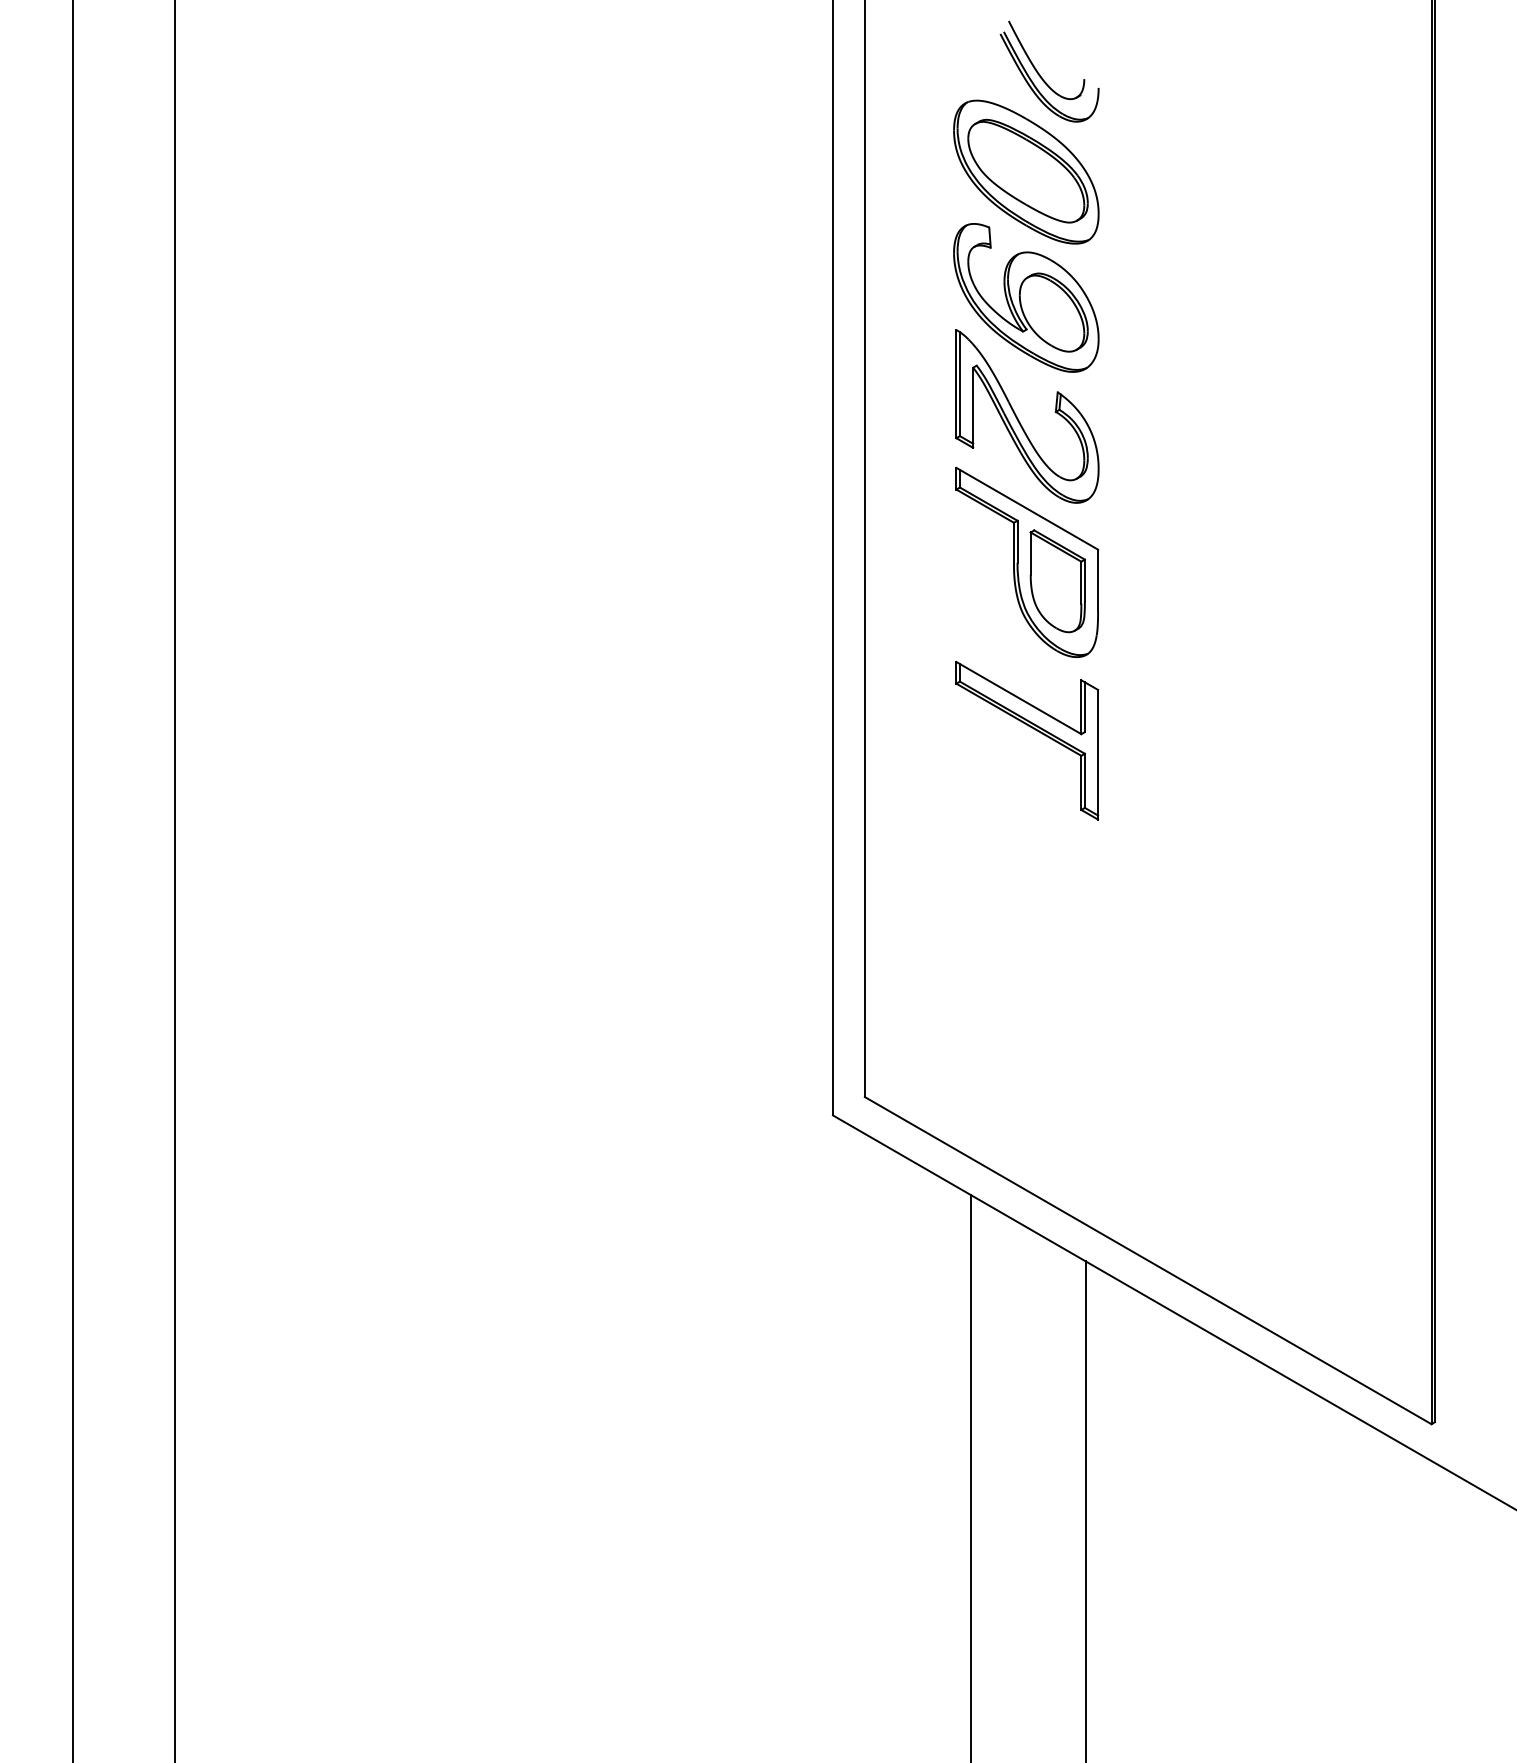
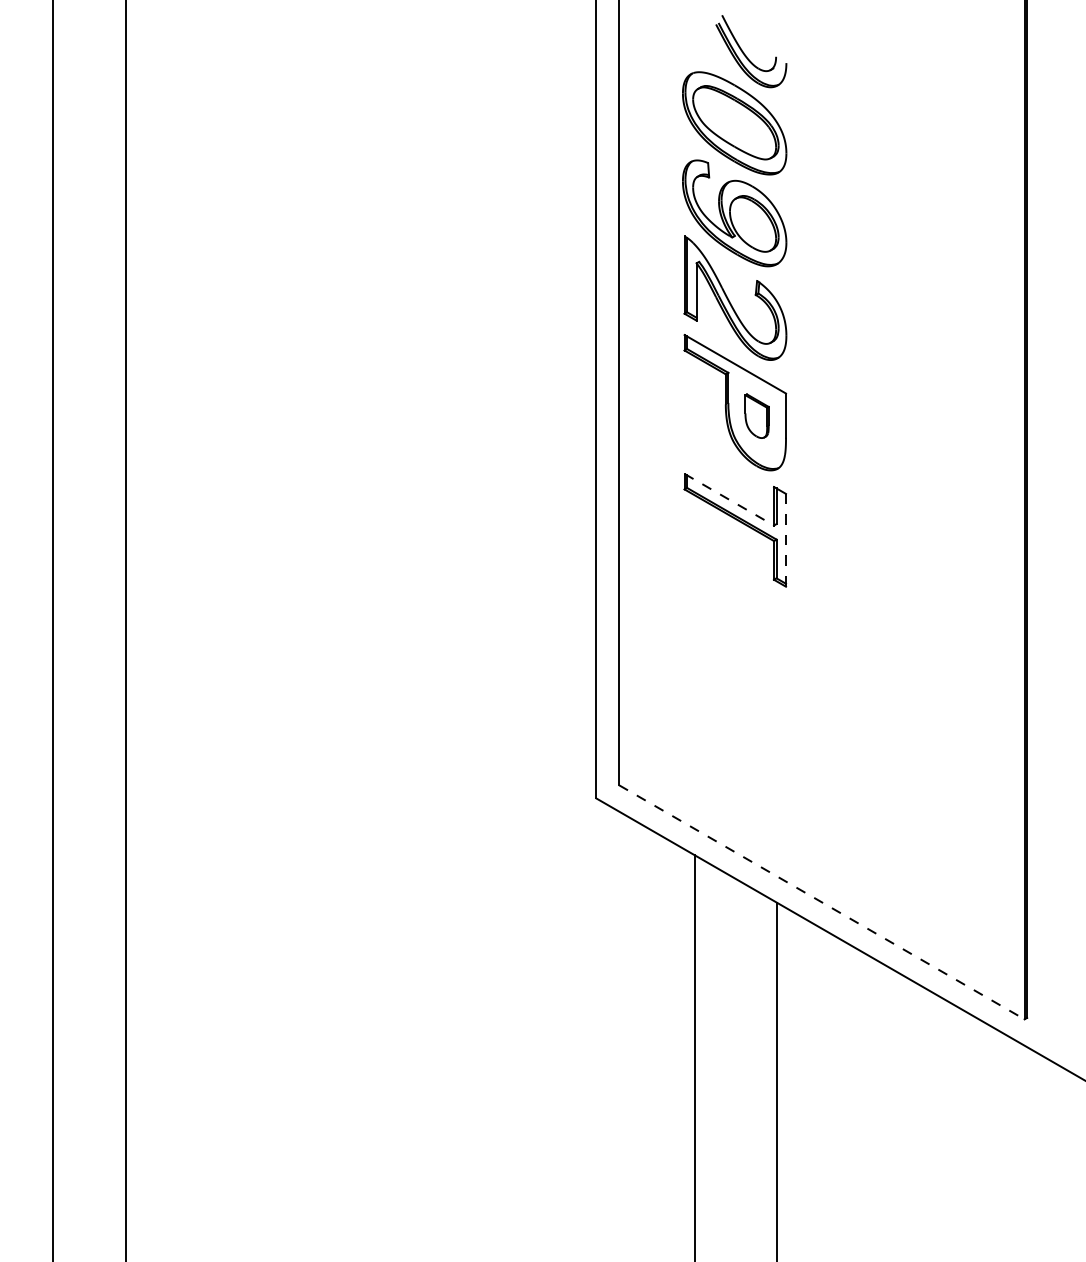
part: (1057, 581) -> (756, 416), size x0.6
line: (1019, 698) -> (729, 500), solid -> dashed
line: (1098, 754) -> (786, 540), solid -> dashed
line: (1148, 1260) -> (822, 902), solid -> dashed

